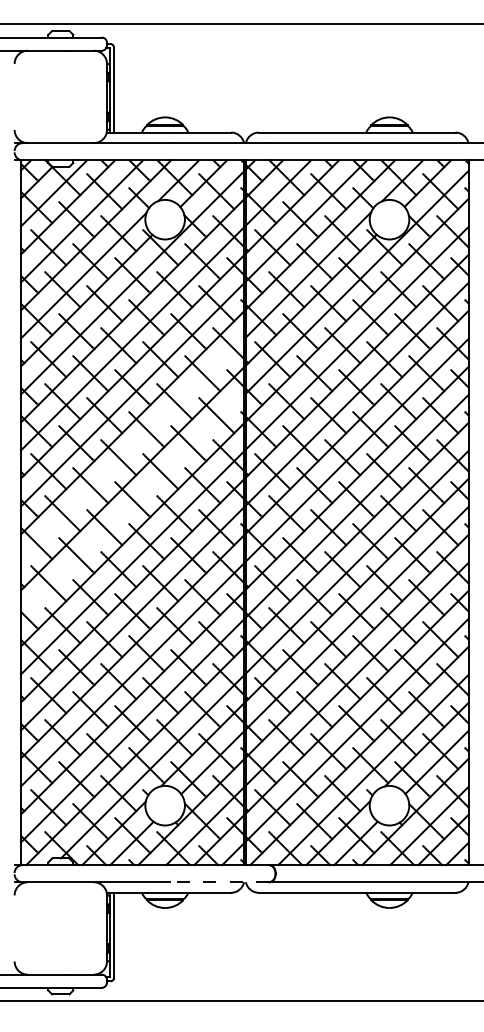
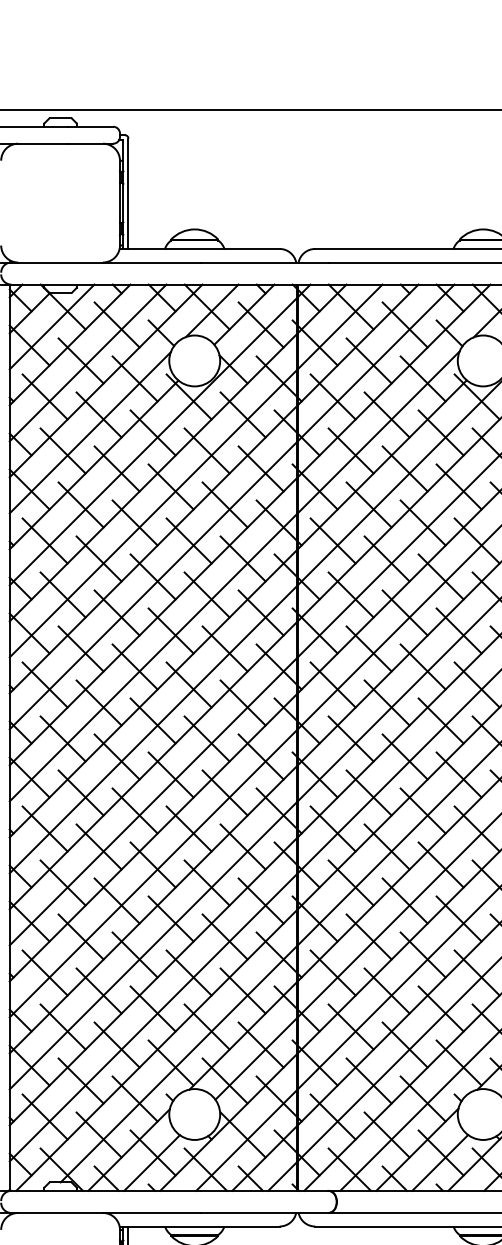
line: (132, 450) -> (152, 657), added
line: (132, 506) -> (152, 729), added
line: (219, 882) -> (264, 1213), dashed -> solid

